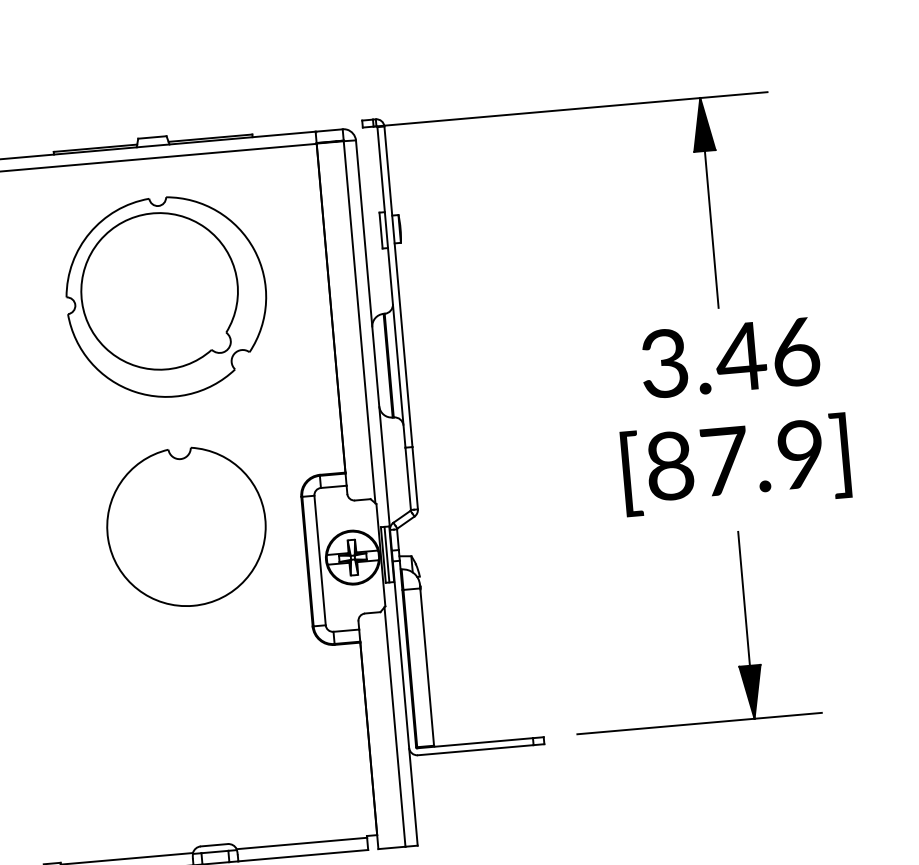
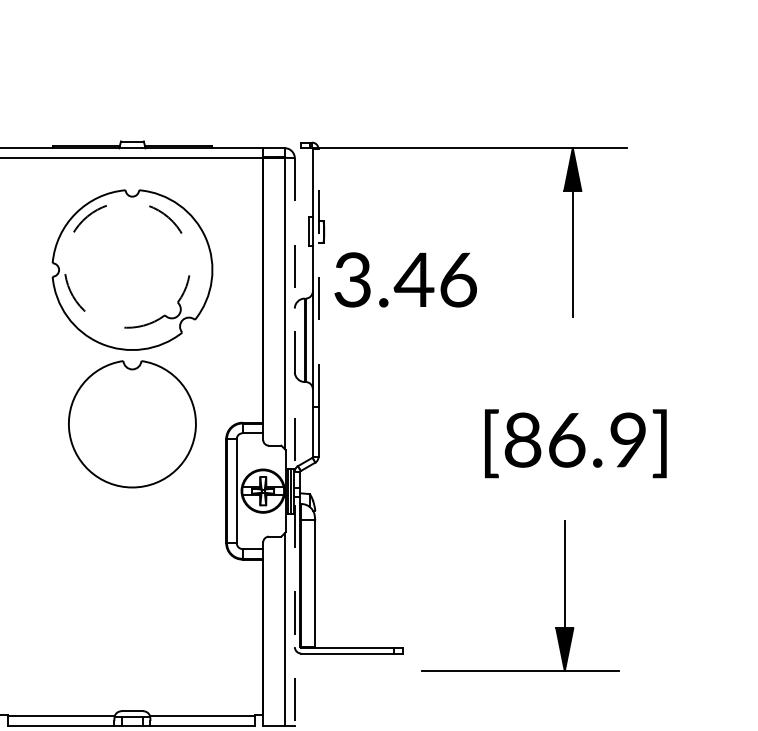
arc: (100, 240) -> (83, 220), solid -> dashed
line: (398, 287) -> (318, 278), solid -> dashed
text: (730, 357) -> (405, 279), moved
text: (725, 461) -> (567, 440), [87.9] -> [86.9]
line: (386, 492) -> (294, 441), solid -> dashed
part: (186, 527) -> (132, 424), moved
part: (745, 625) -> (564, 595), moved

